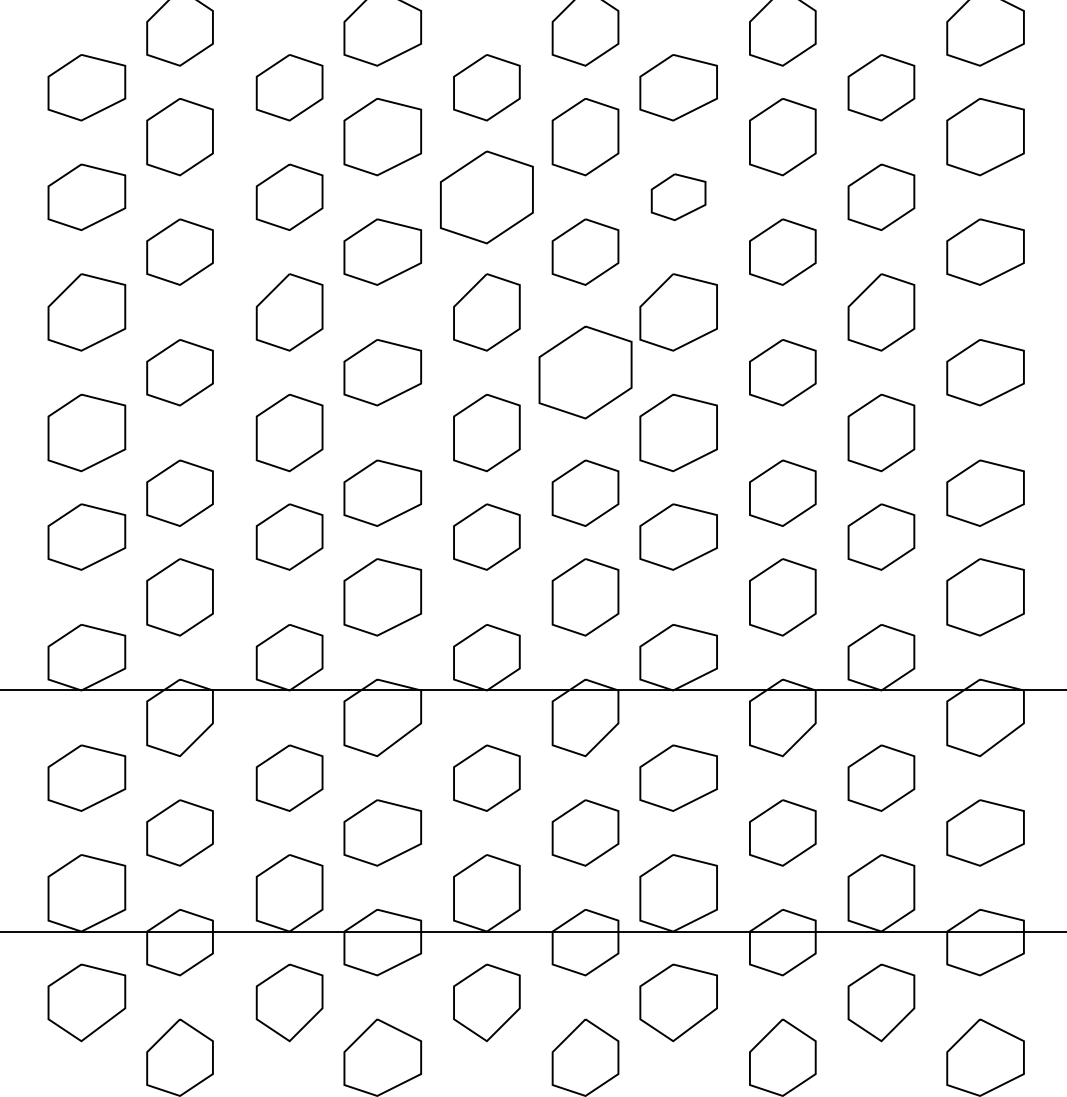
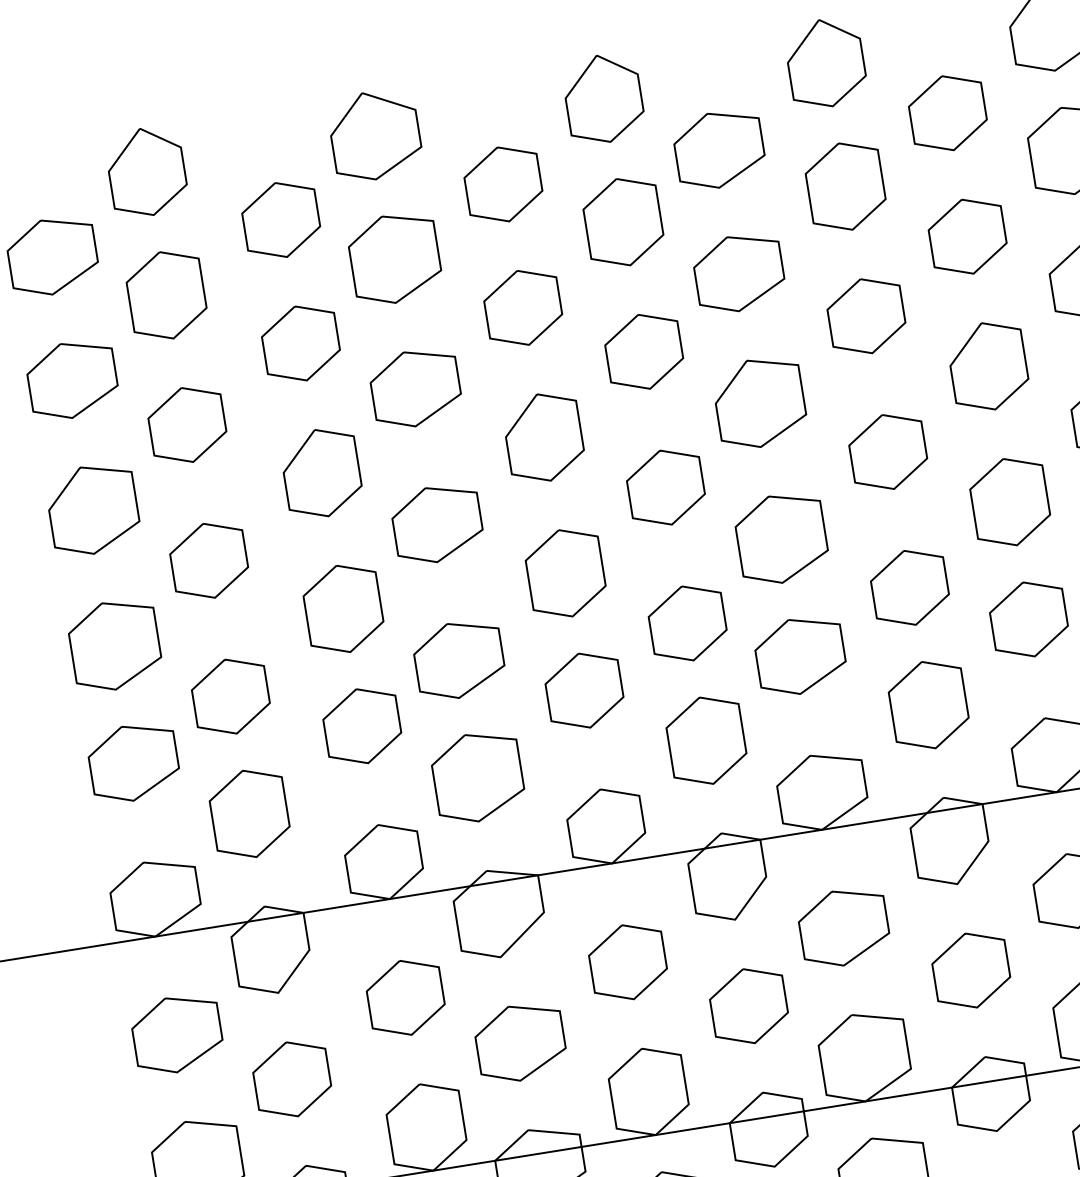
part: (486, 196) -> (522, 307), size x0.71
part: (678, 196) -> (738, 272), size x1.43
part: (585, 372) -> (665, 487), size x0.71

